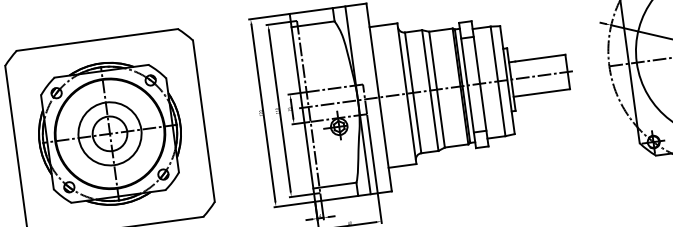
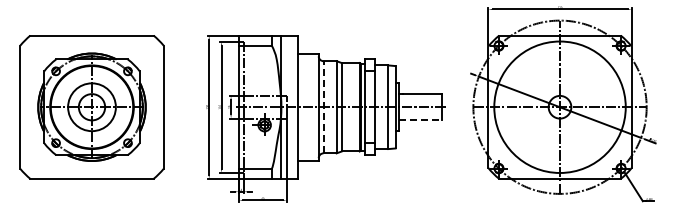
line: (413, 91) -> (323, 106), solid -> dashed
line: (542, 93) -> (420, 120), solid -> dashed

